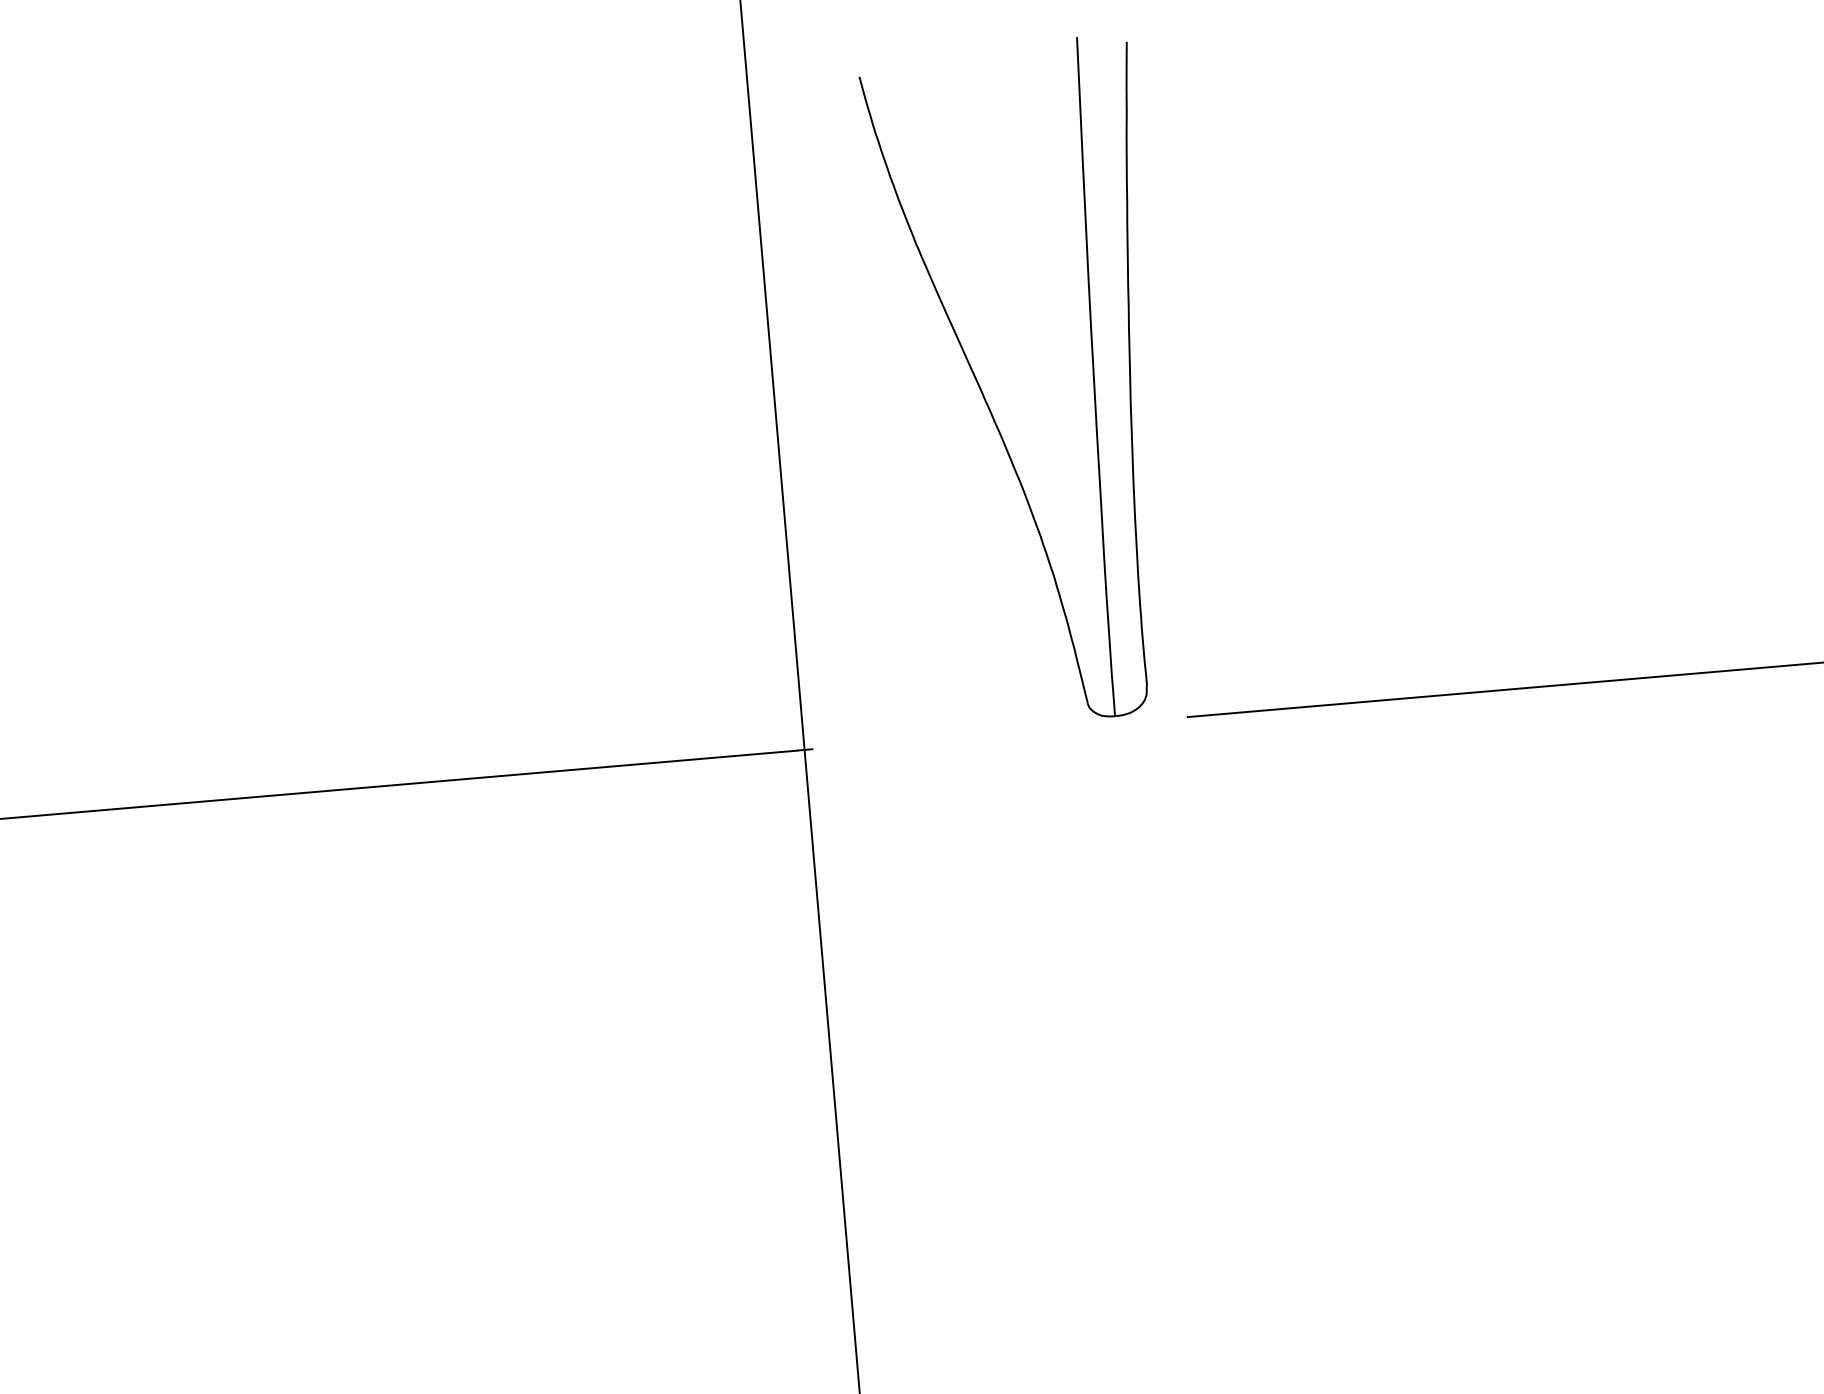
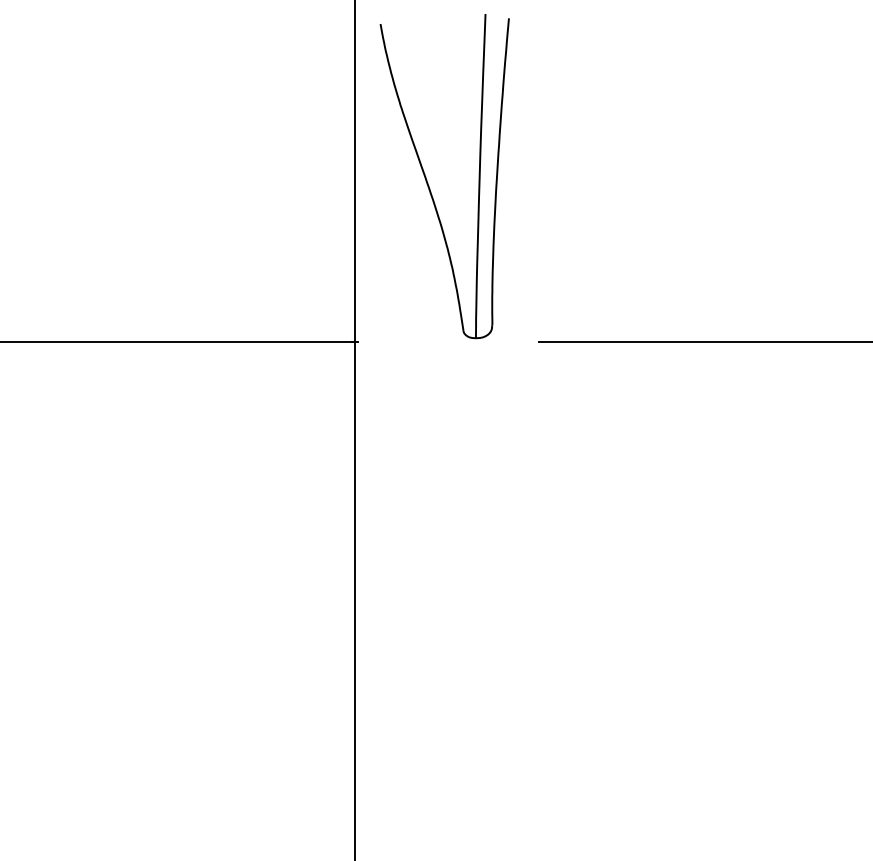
part: (985, 395) -> (427, 180), moved

